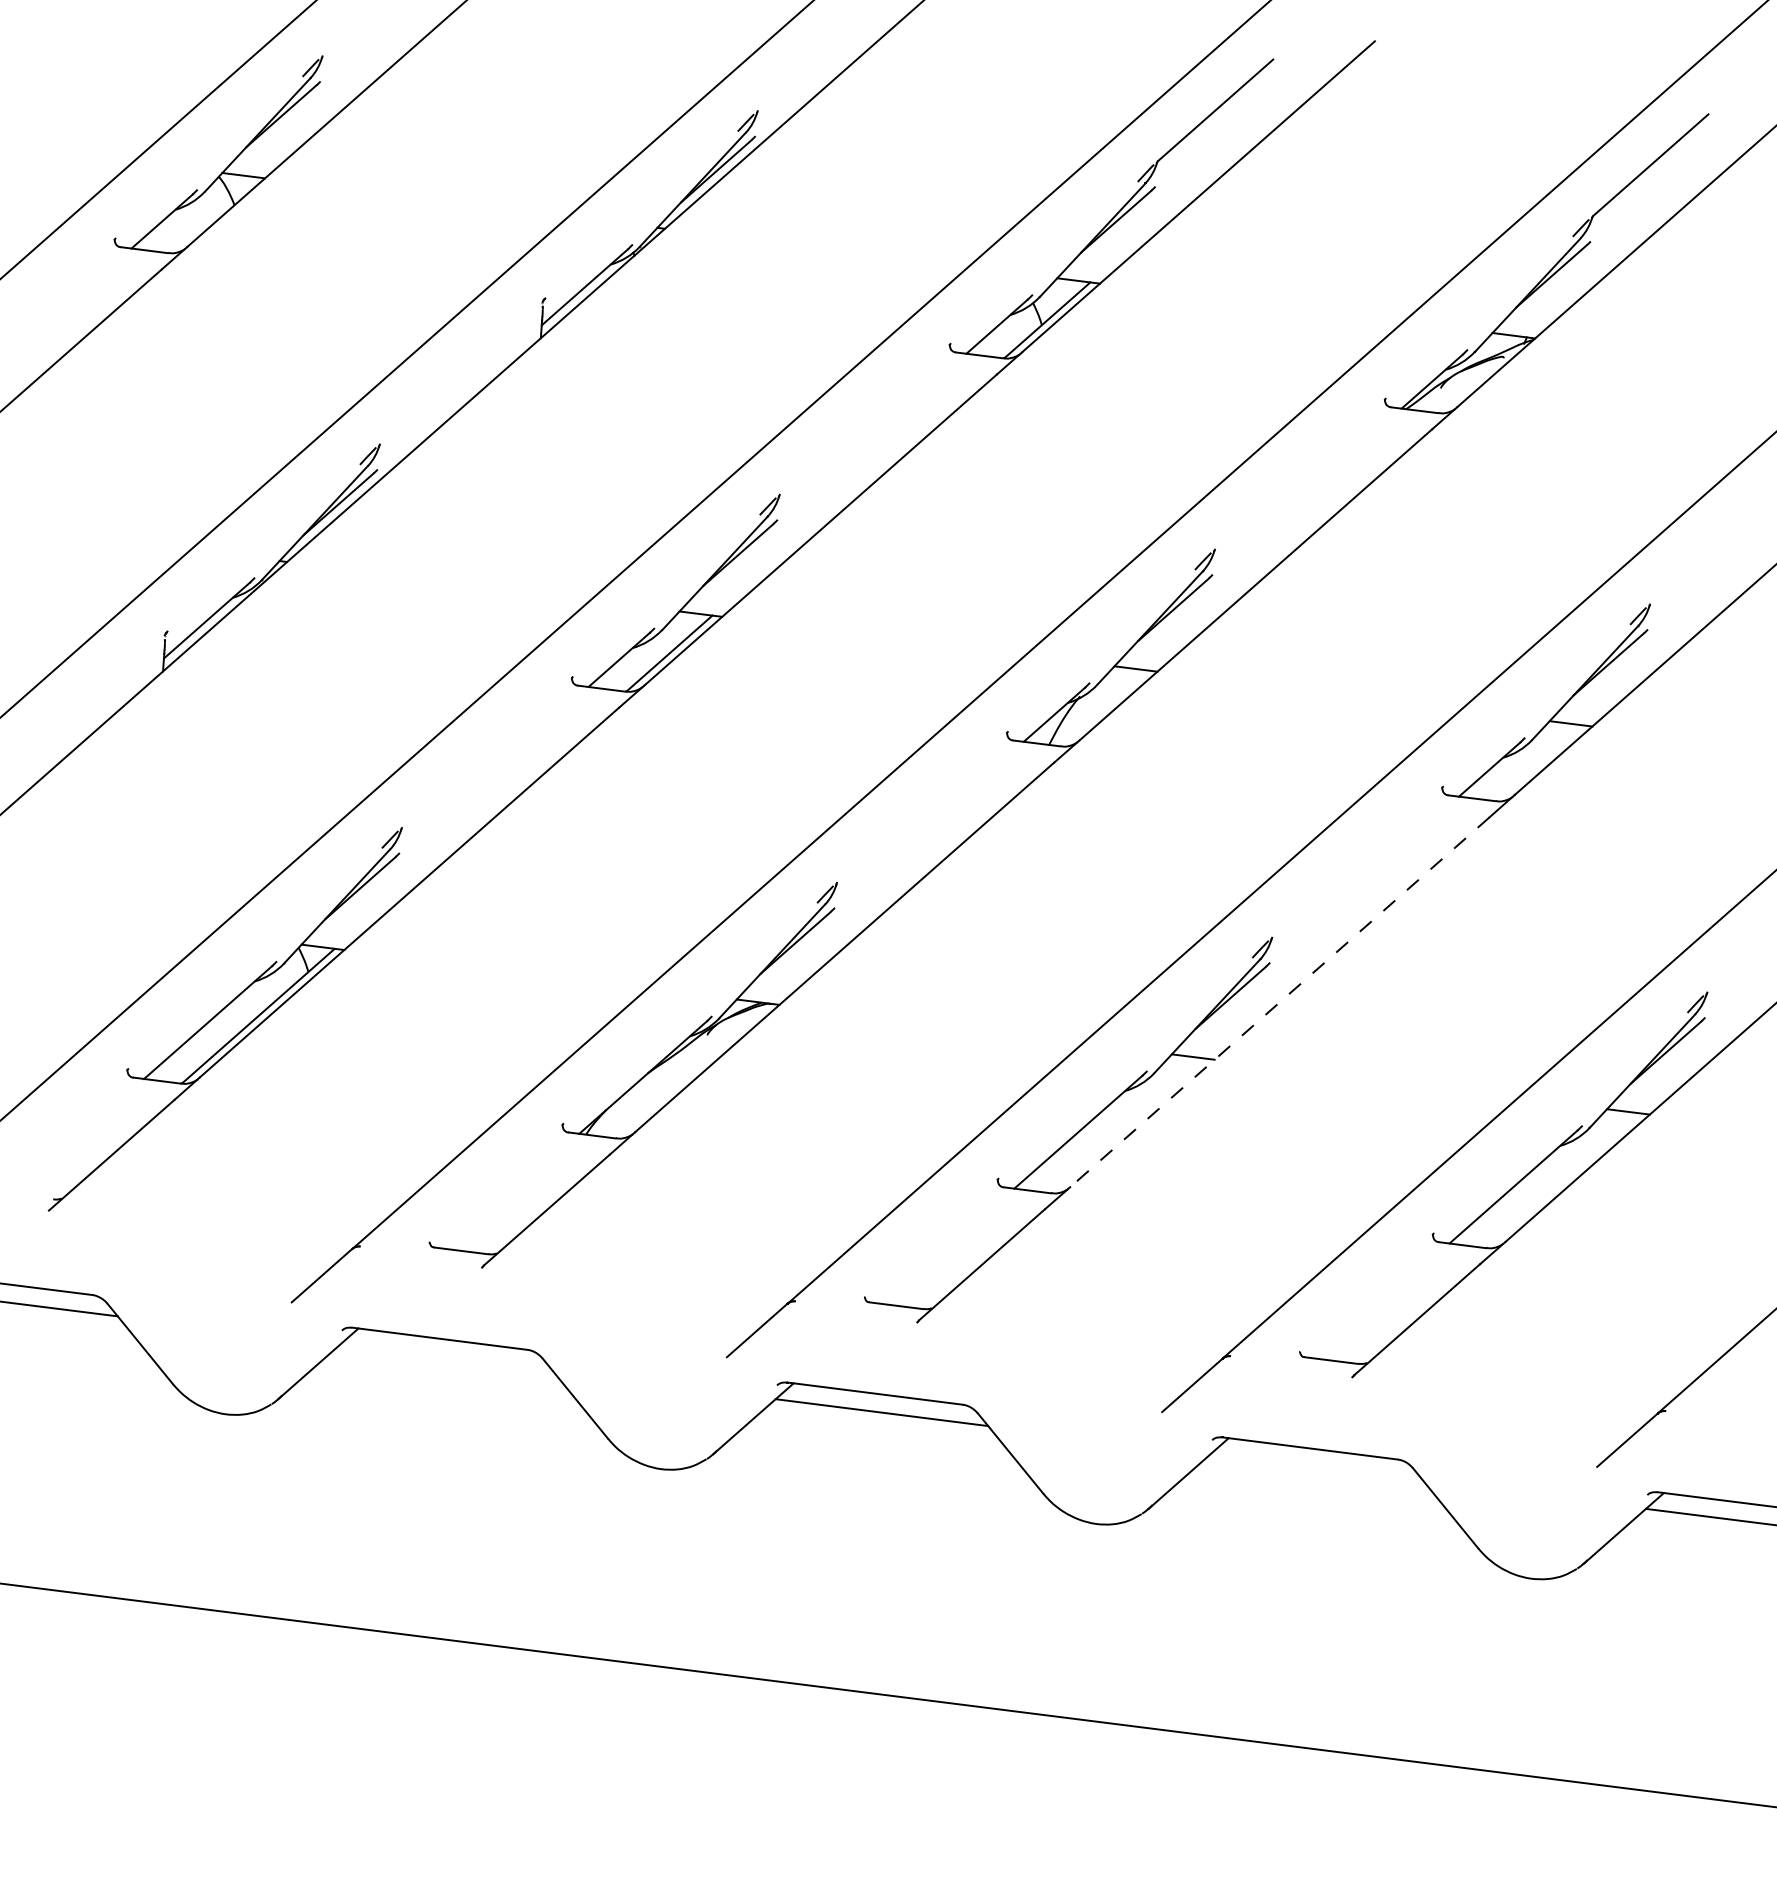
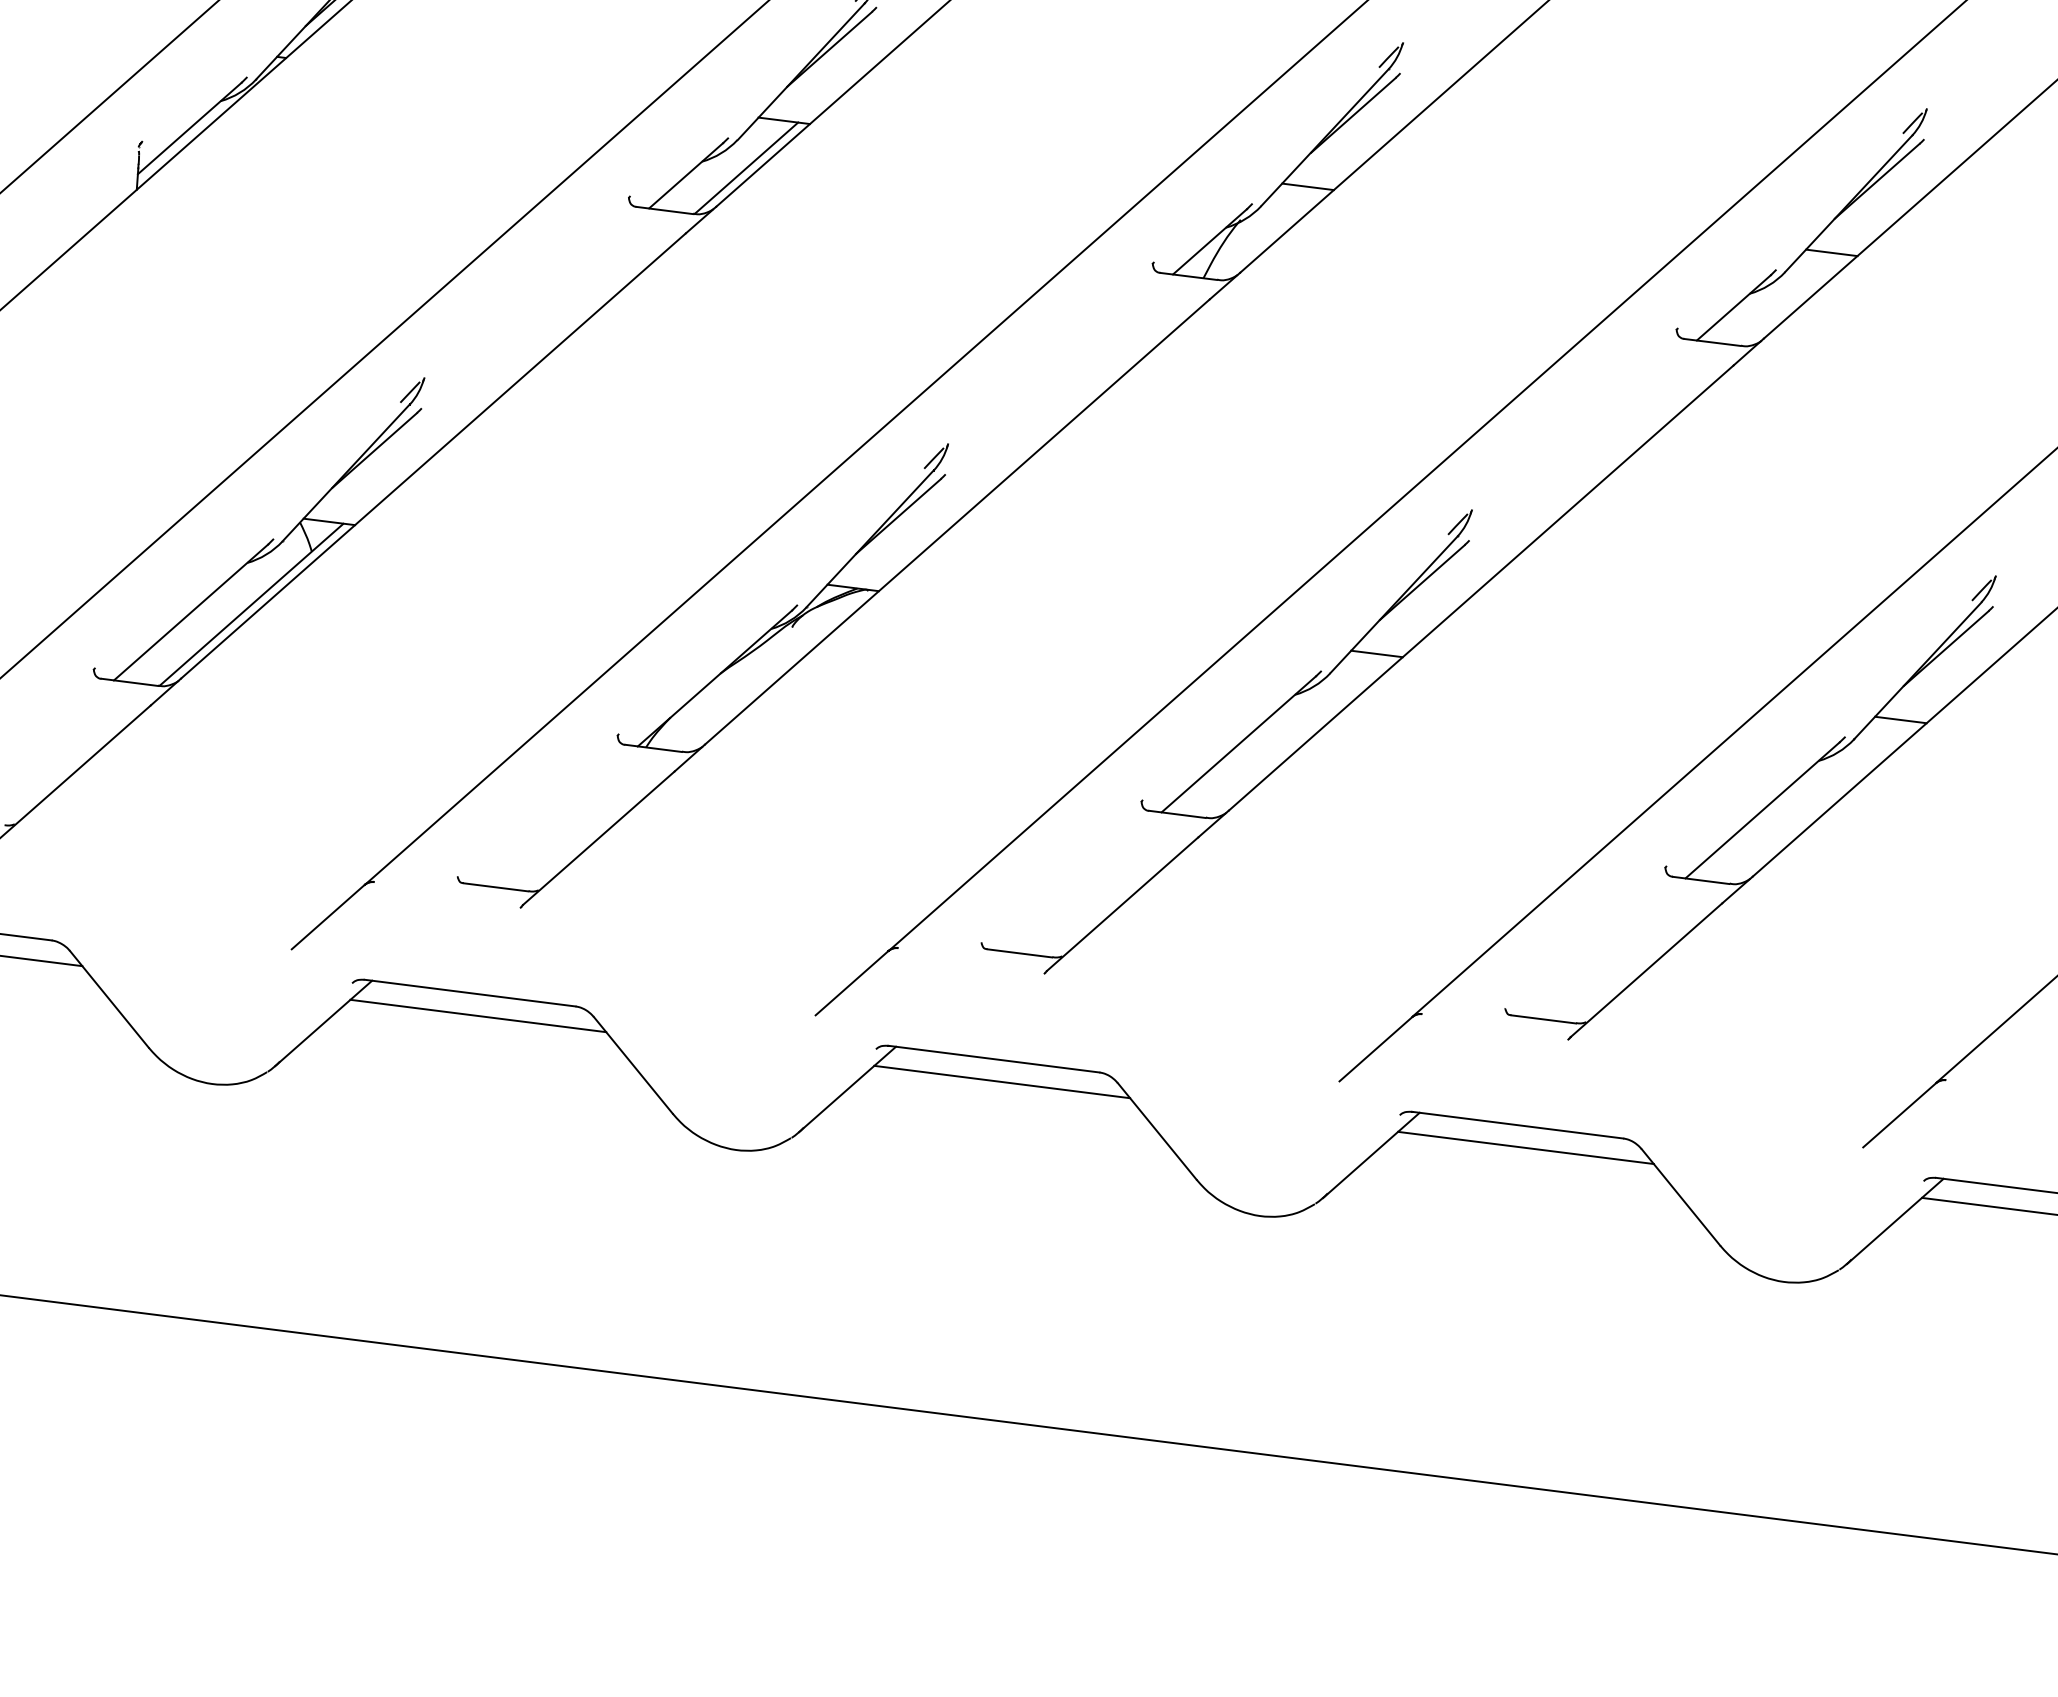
line: (1279, 1002) -> (1480, 588), dashed -> solid
line: (446, 1357) -> (478, 1015), added
line: (1316, 1467) -> (1525, 1148), added

